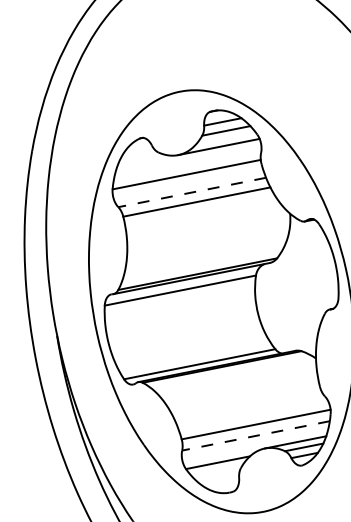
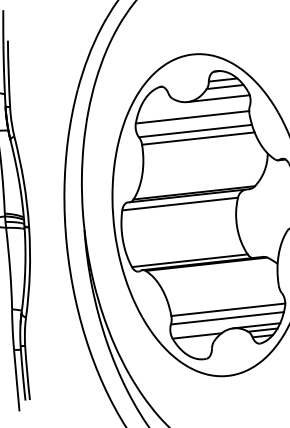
line: (192, 193) -> (195, 131), dashed -> solid
line: (256, 436) -> (227, 318), dashed -> solid

